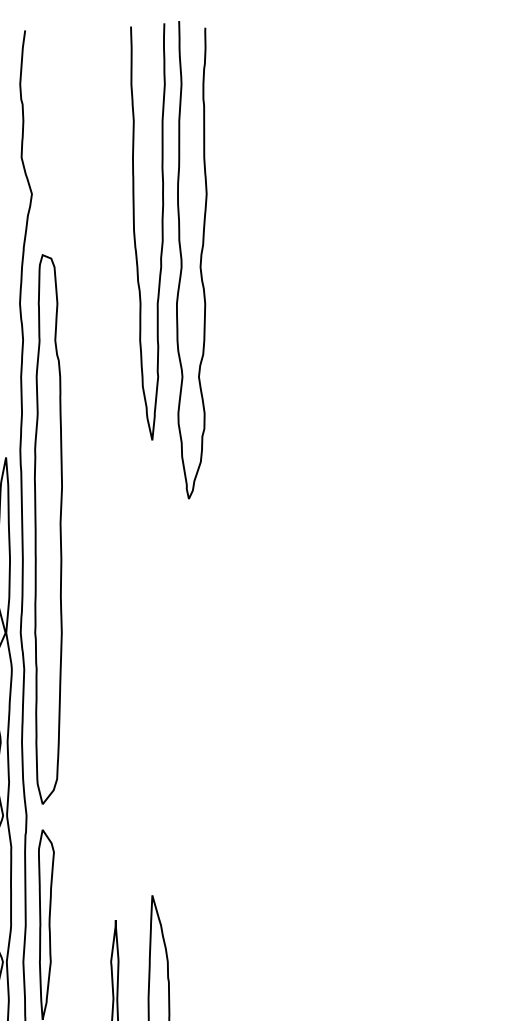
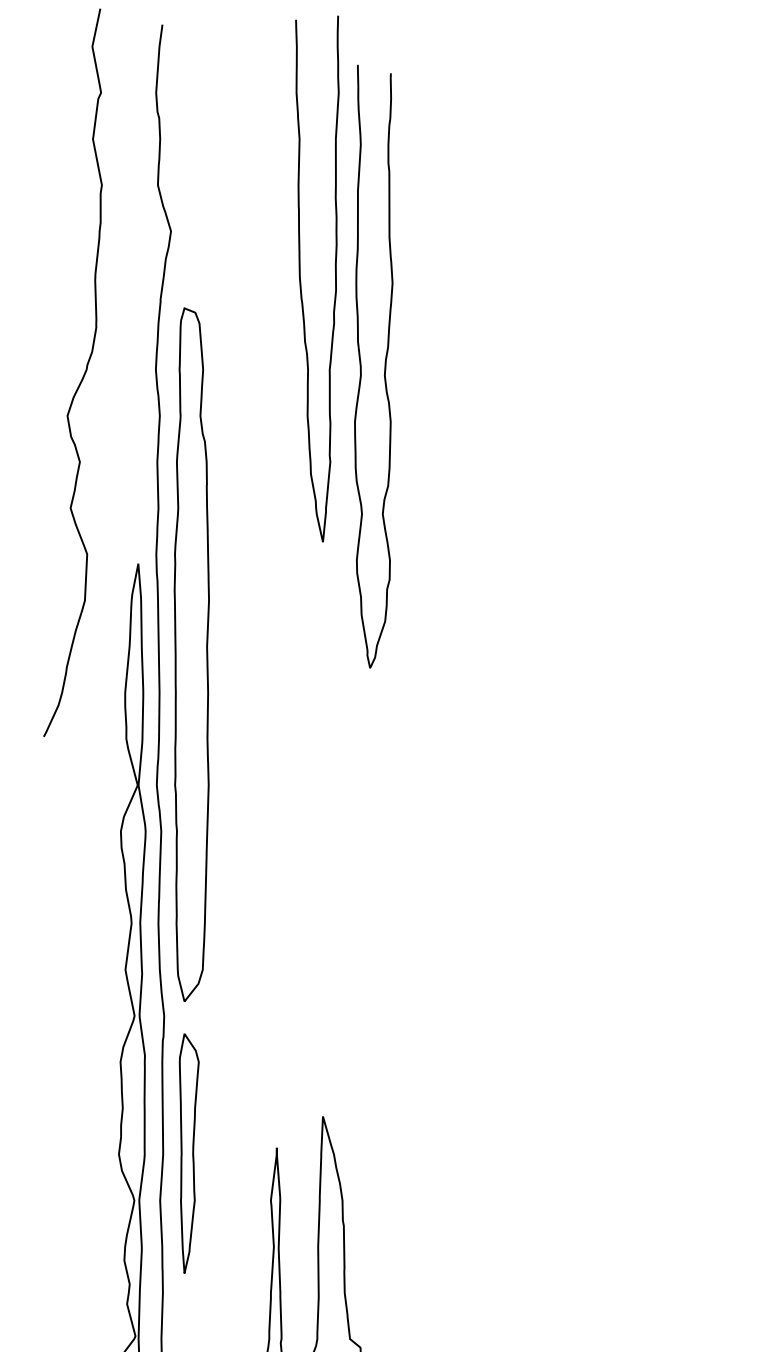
curve: (200, 260) -> (384, 366), moved

